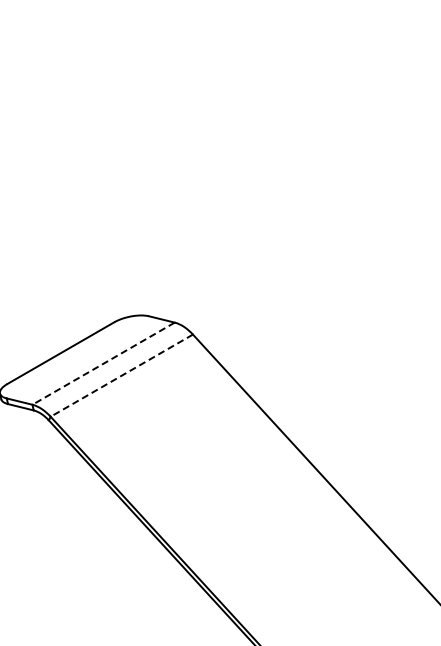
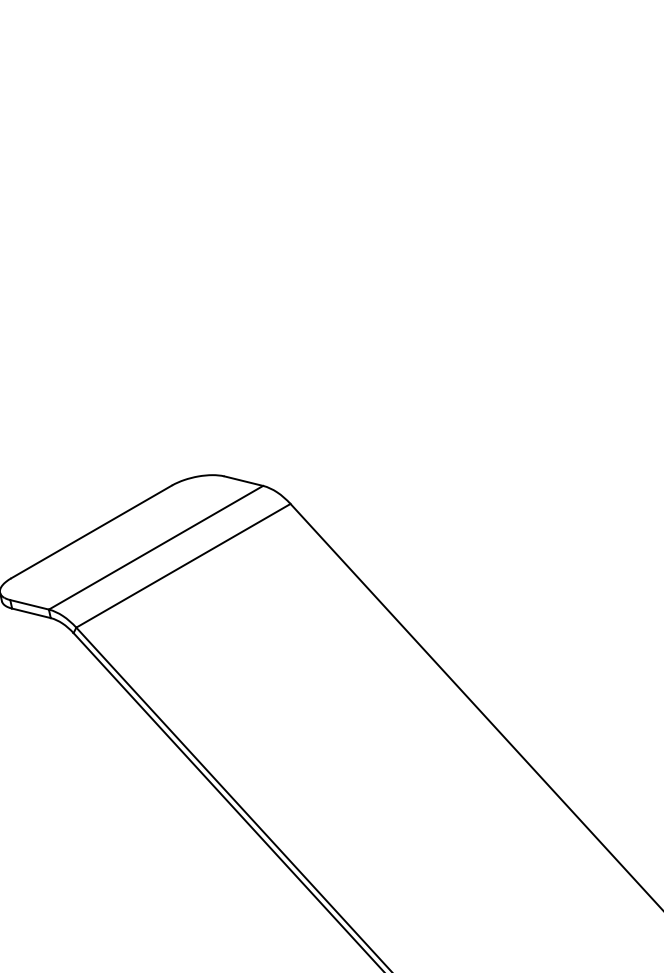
line: (103, 363) -> (155, 547), dashed -> solid
line: (121, 375) -> (182, 565), dashed -> solid

